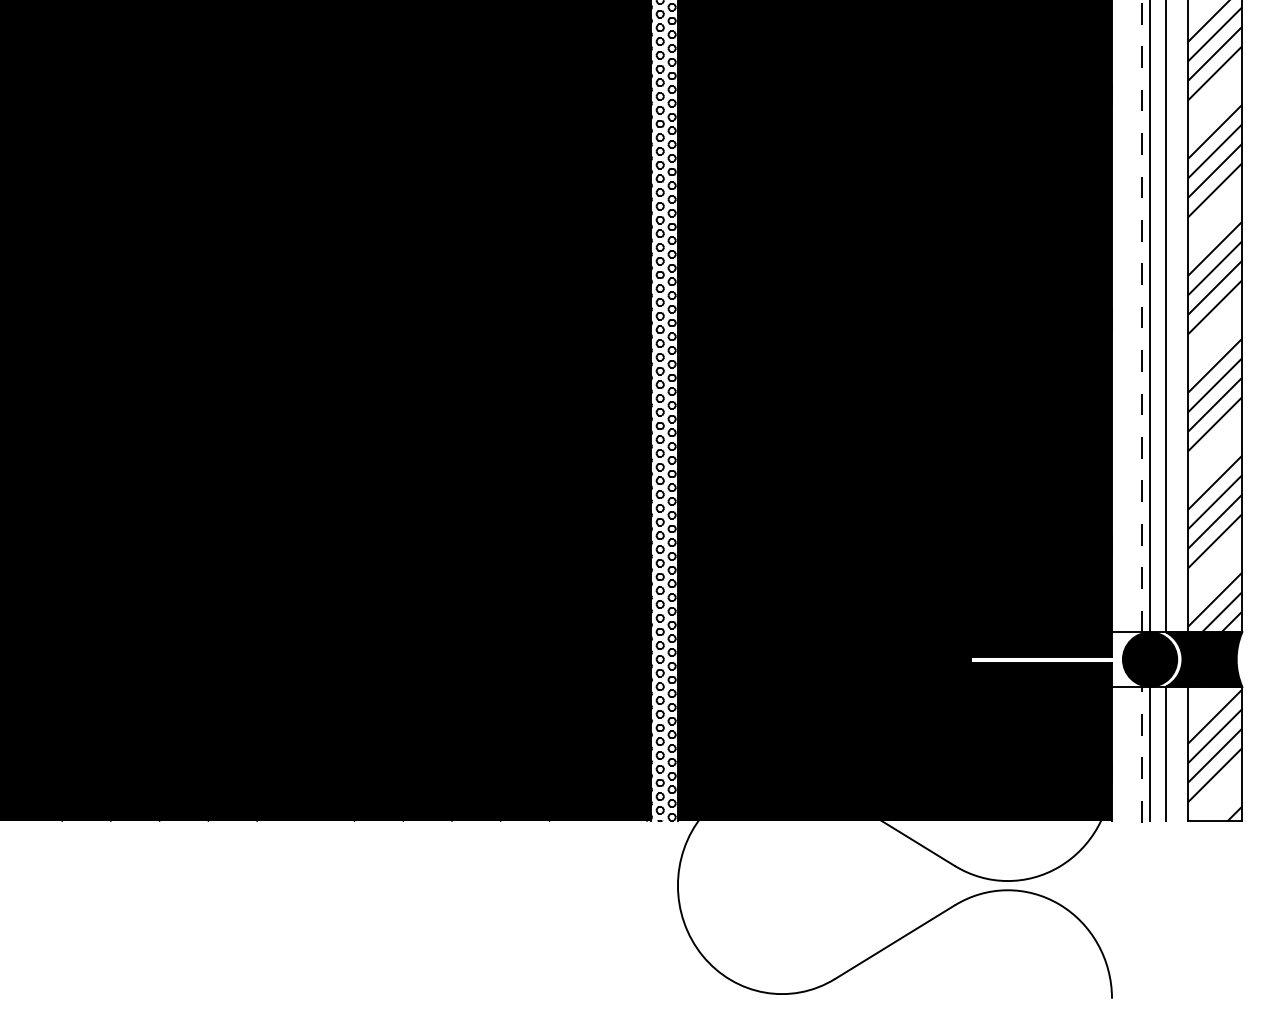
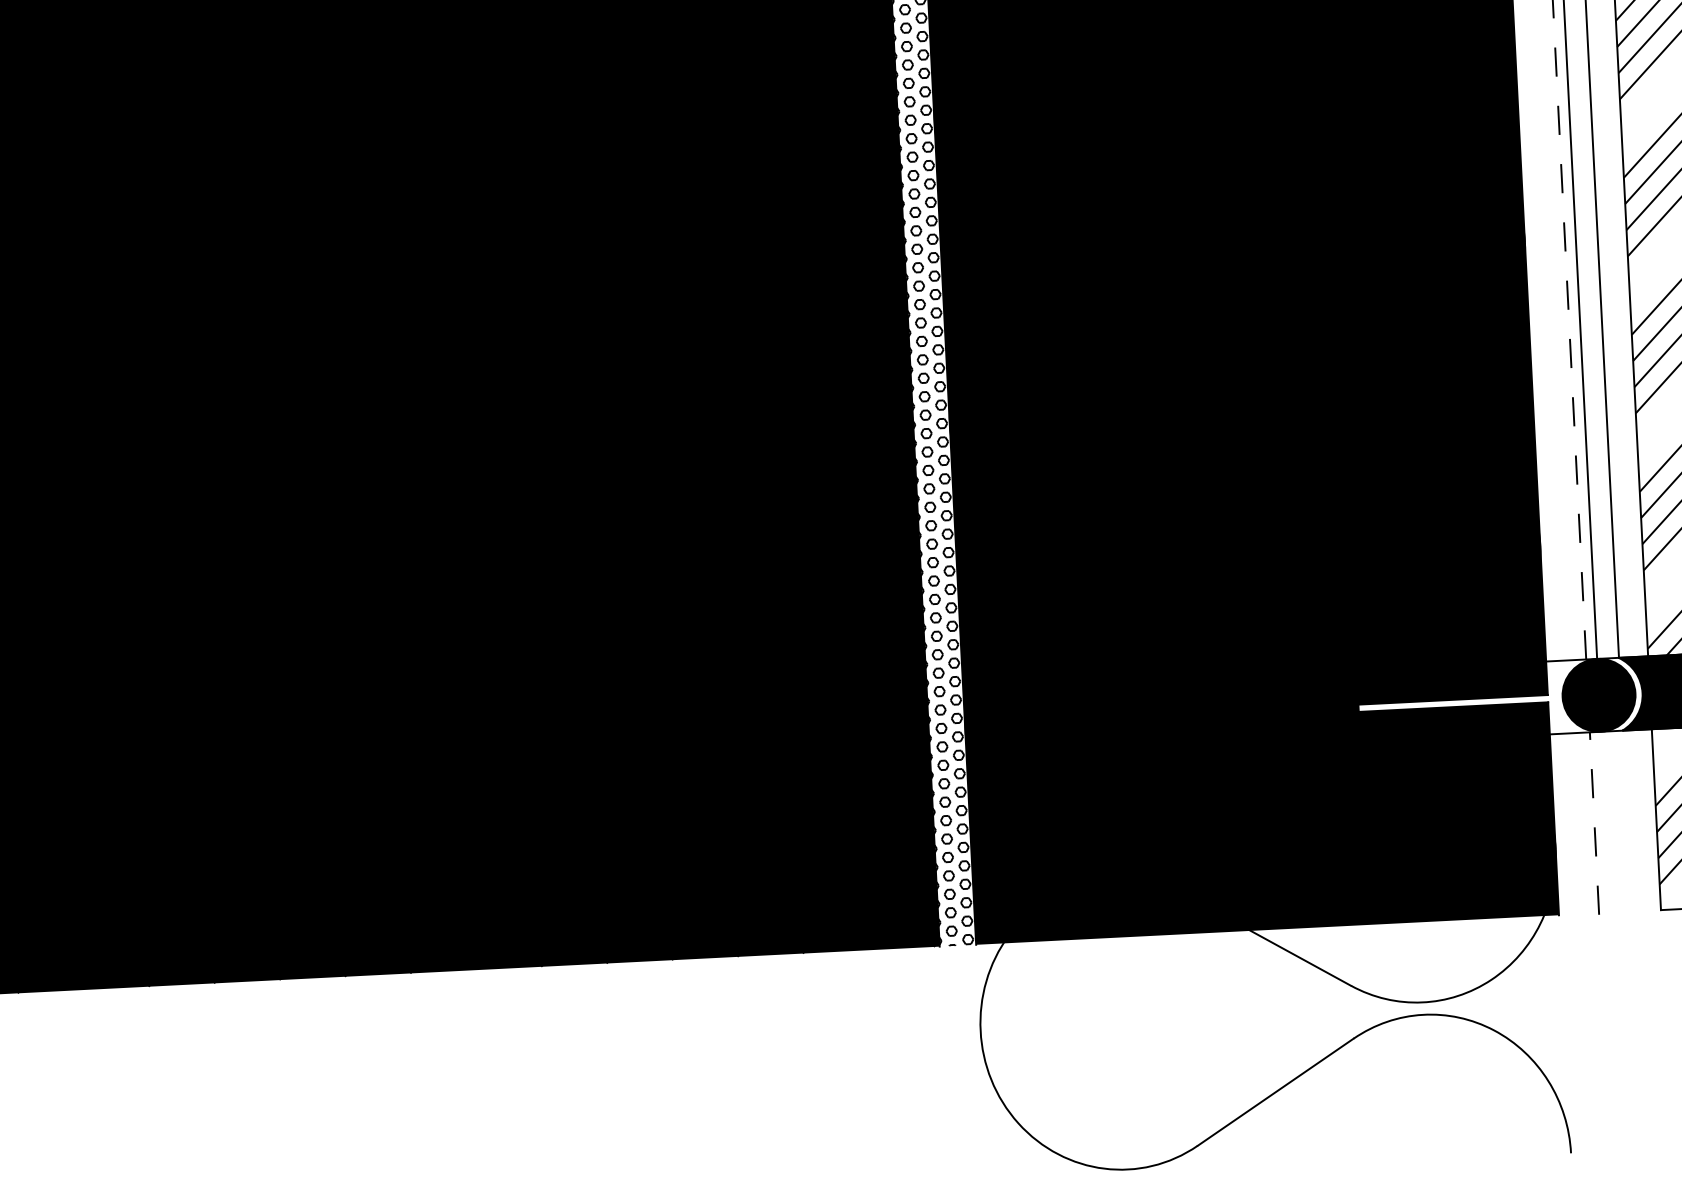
line: (1150, 753) -> (1606, 821), removed
line: (1166, 753) -> (1627, 820), removed

